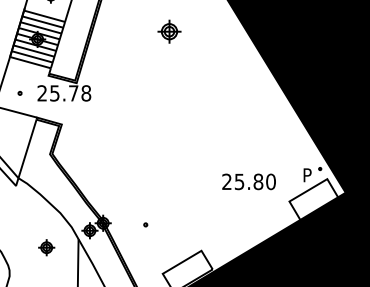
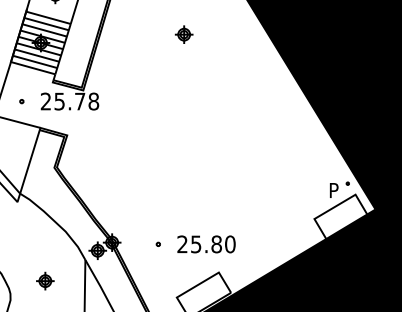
part: (169, 31) -> (184, 34), size x0.71
text: (248, 181) -> (205, 243), moved
part: (46, 247) -> (45, 280), moved

